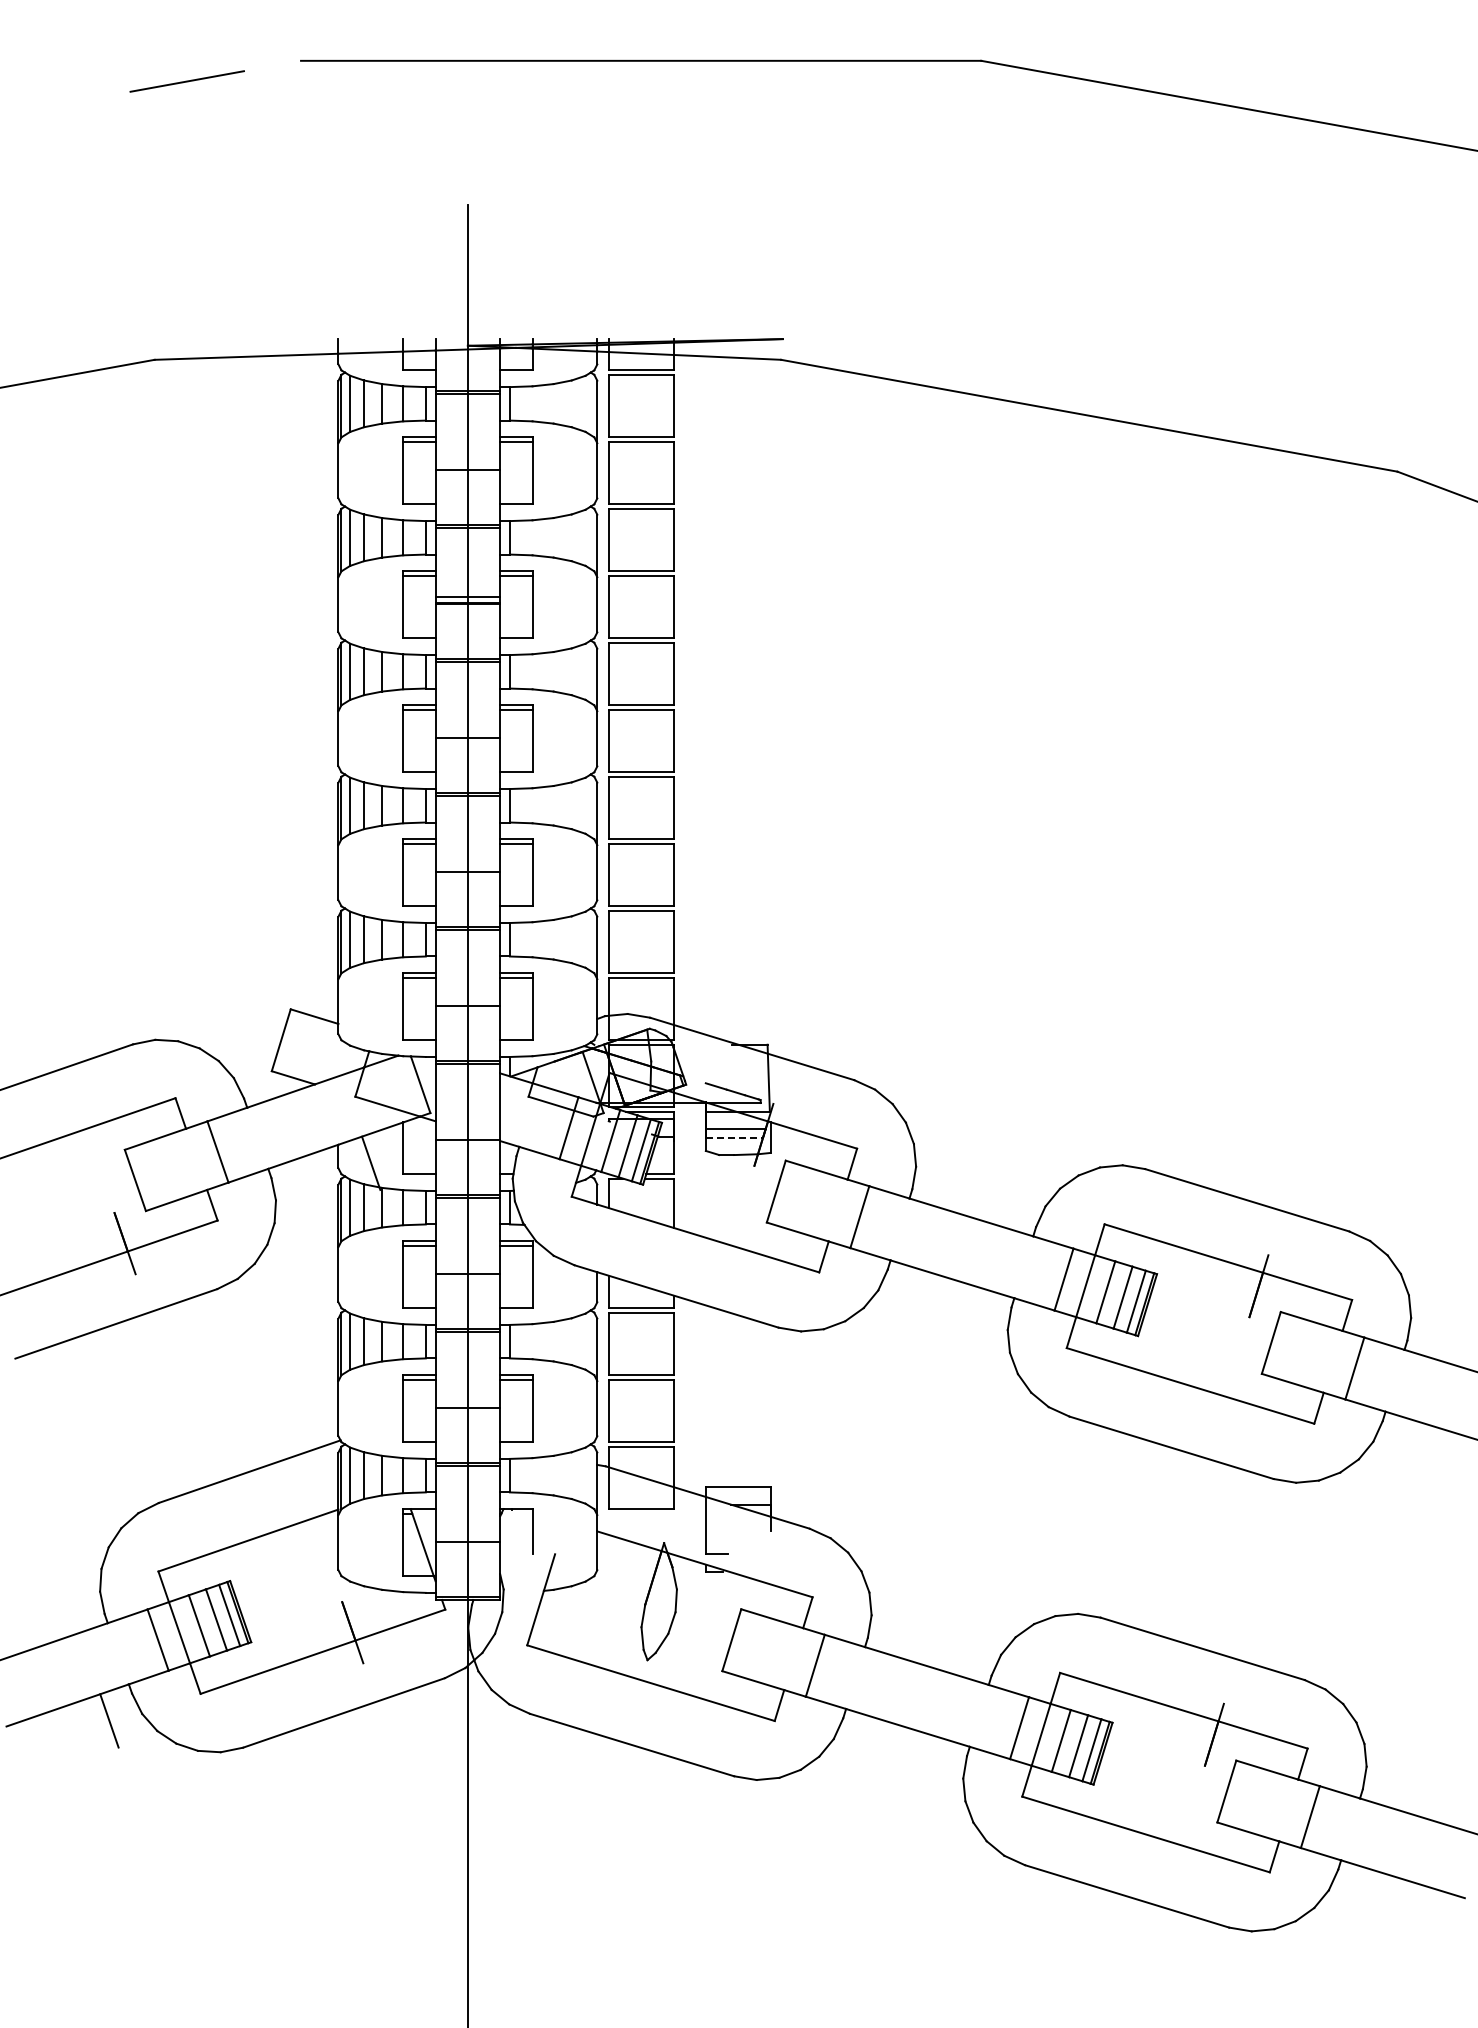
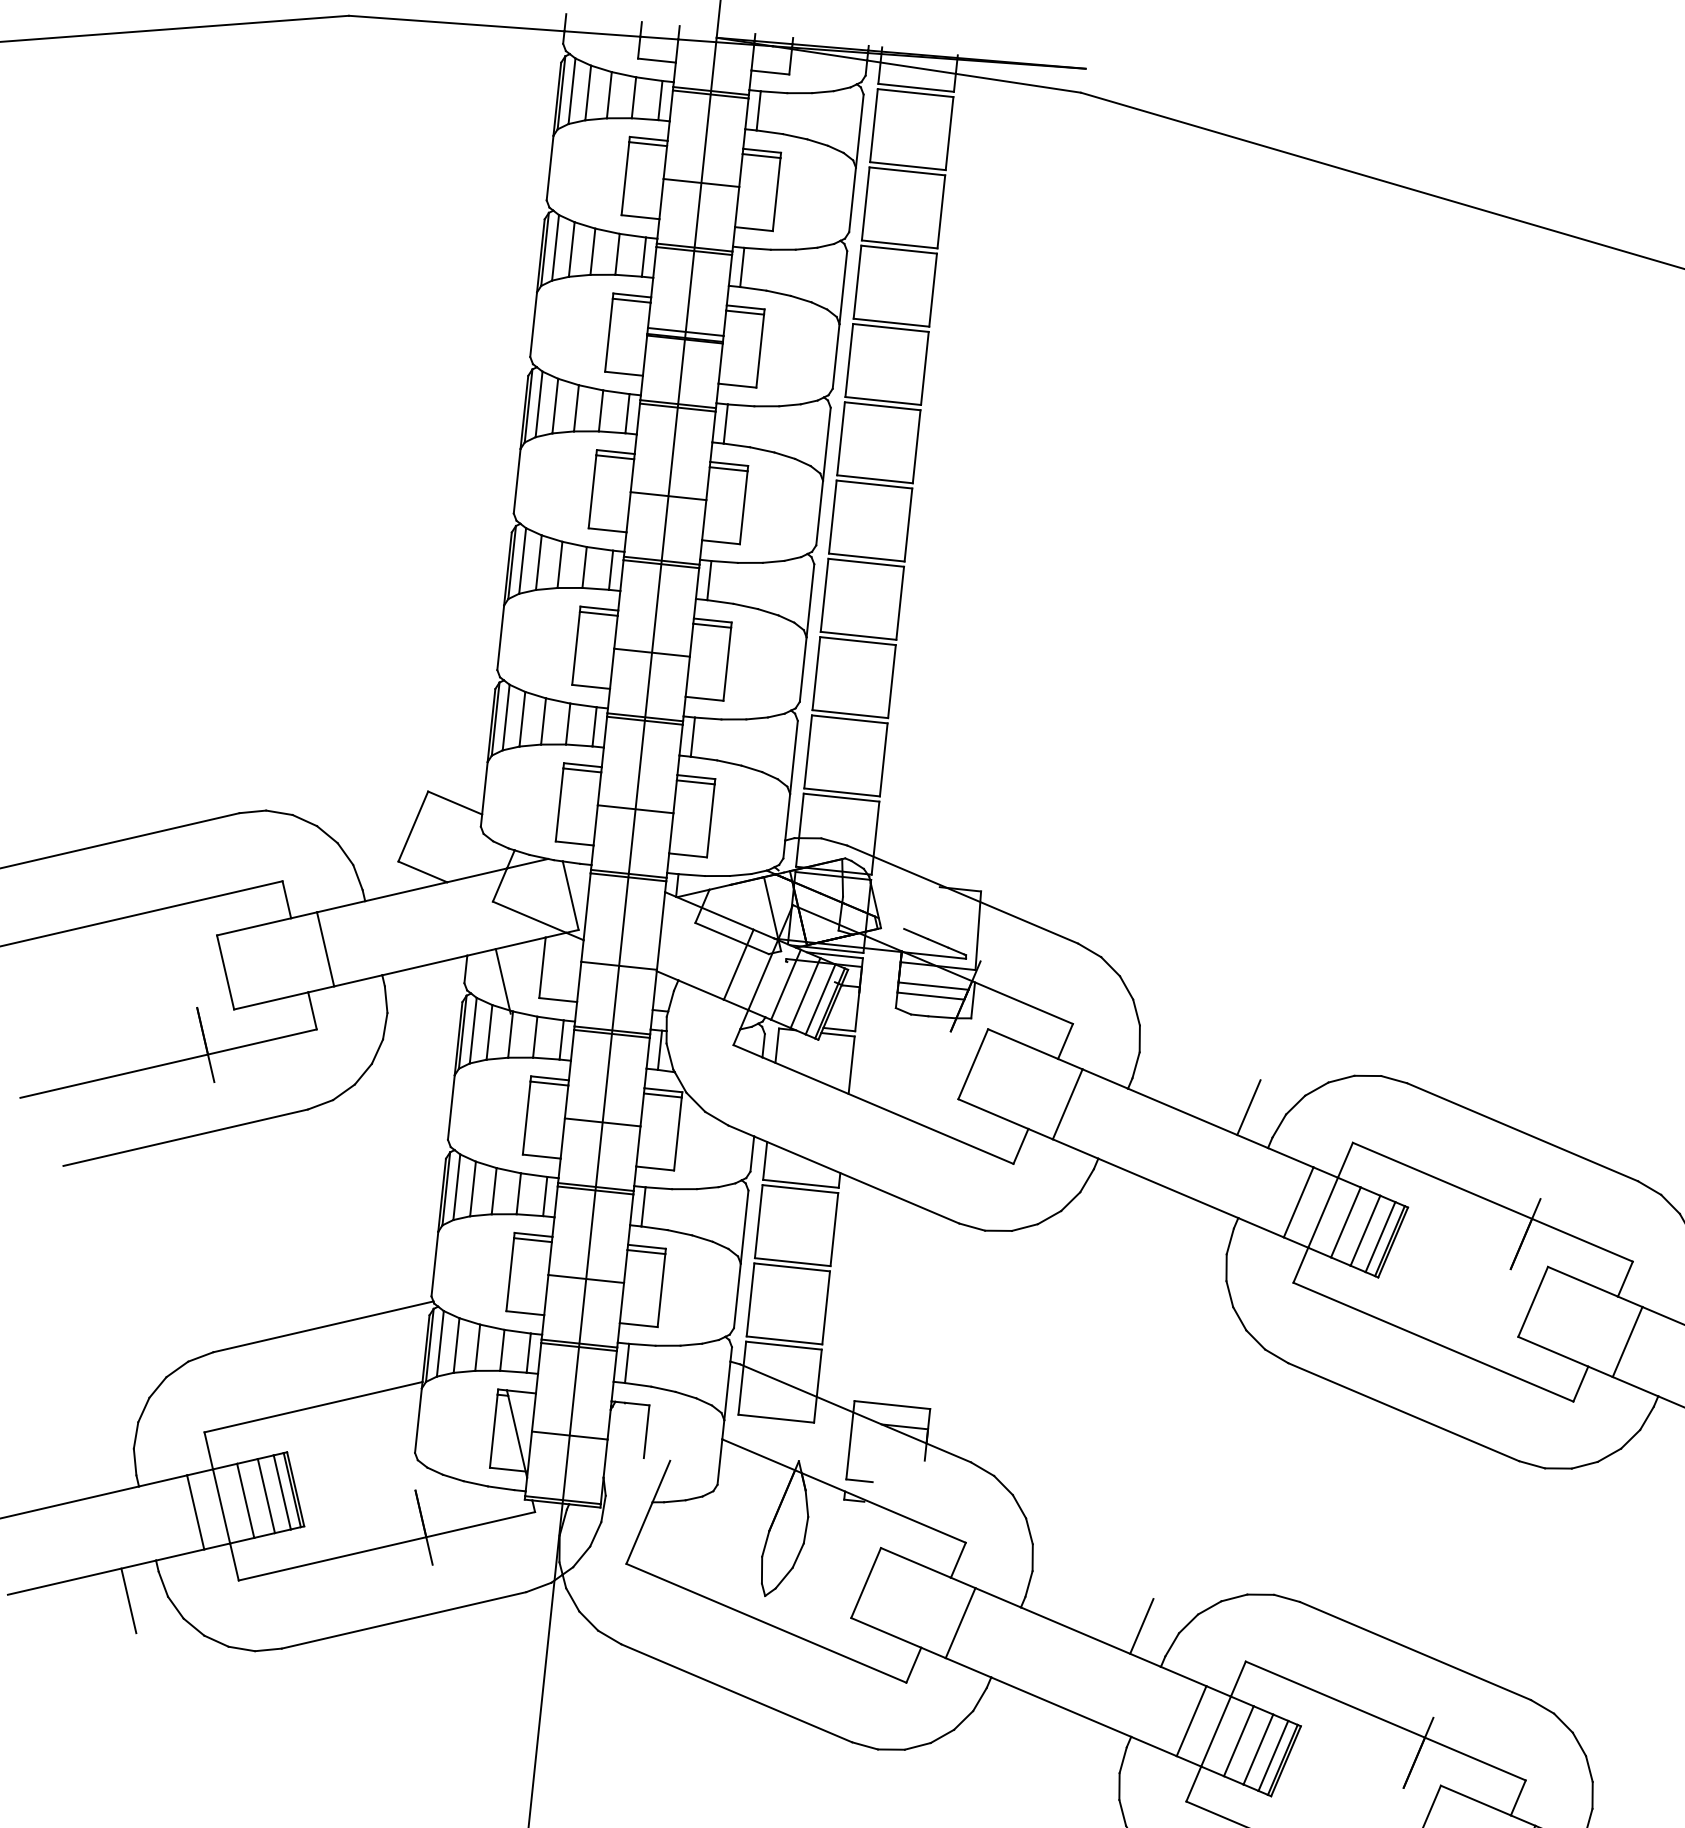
line: (734, 1137) -> (931, 995), dashed -> solid
line: (1013, 1203) -> (1248, 1107), added
line: (968, 1652) -> (1141, 1626), added

